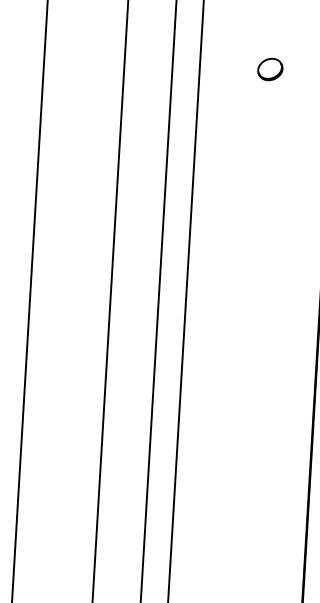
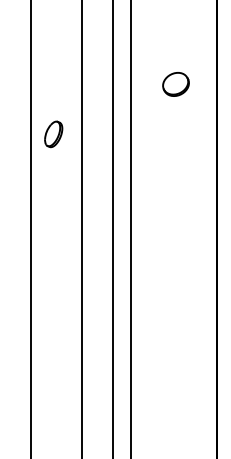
part: (269, 69) -> (175, 84), size x1.67
part: (75, 135) -> (53, 134), added

